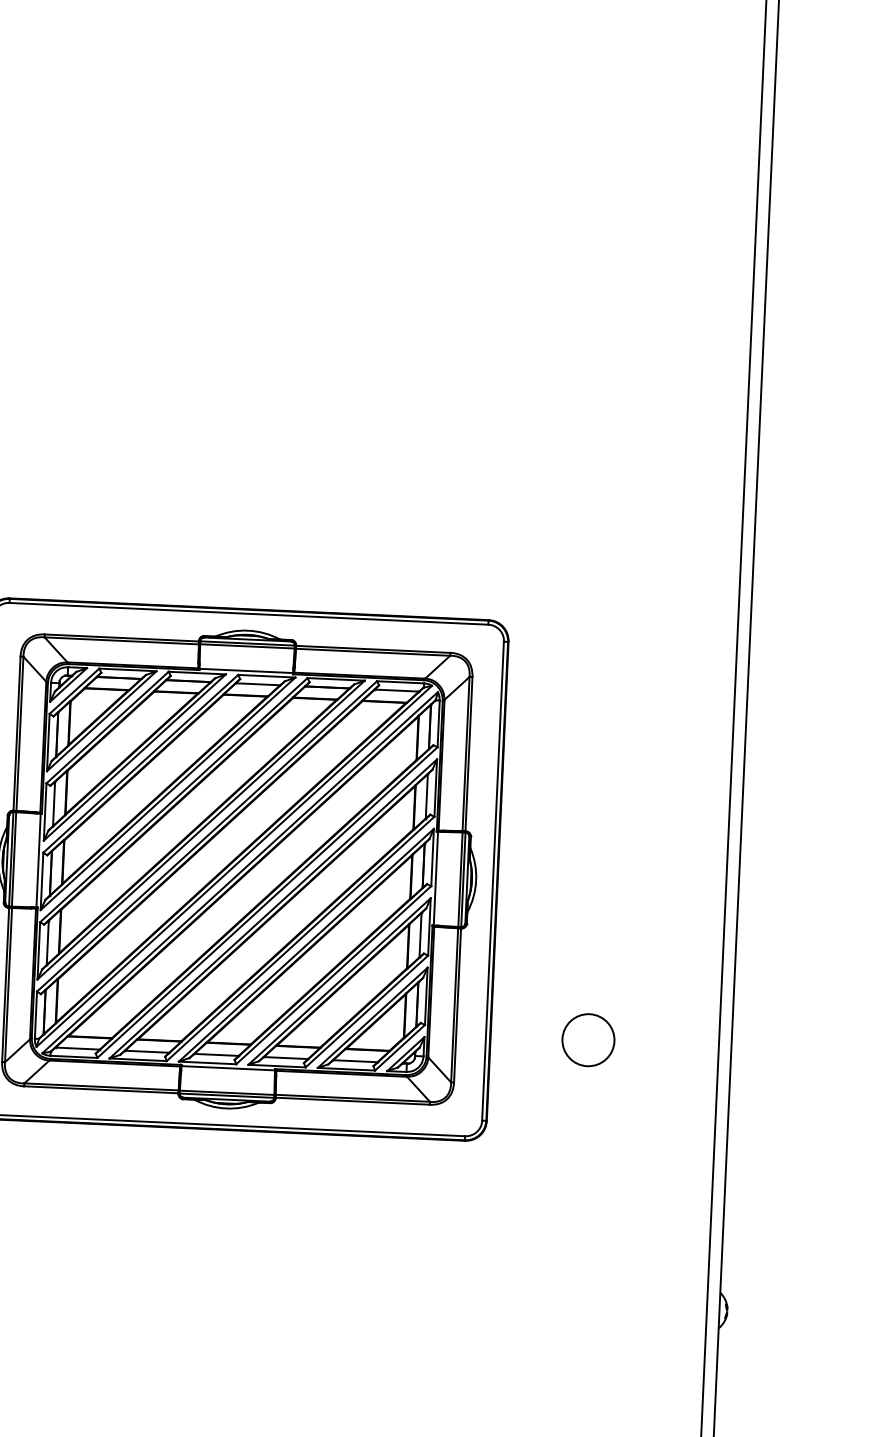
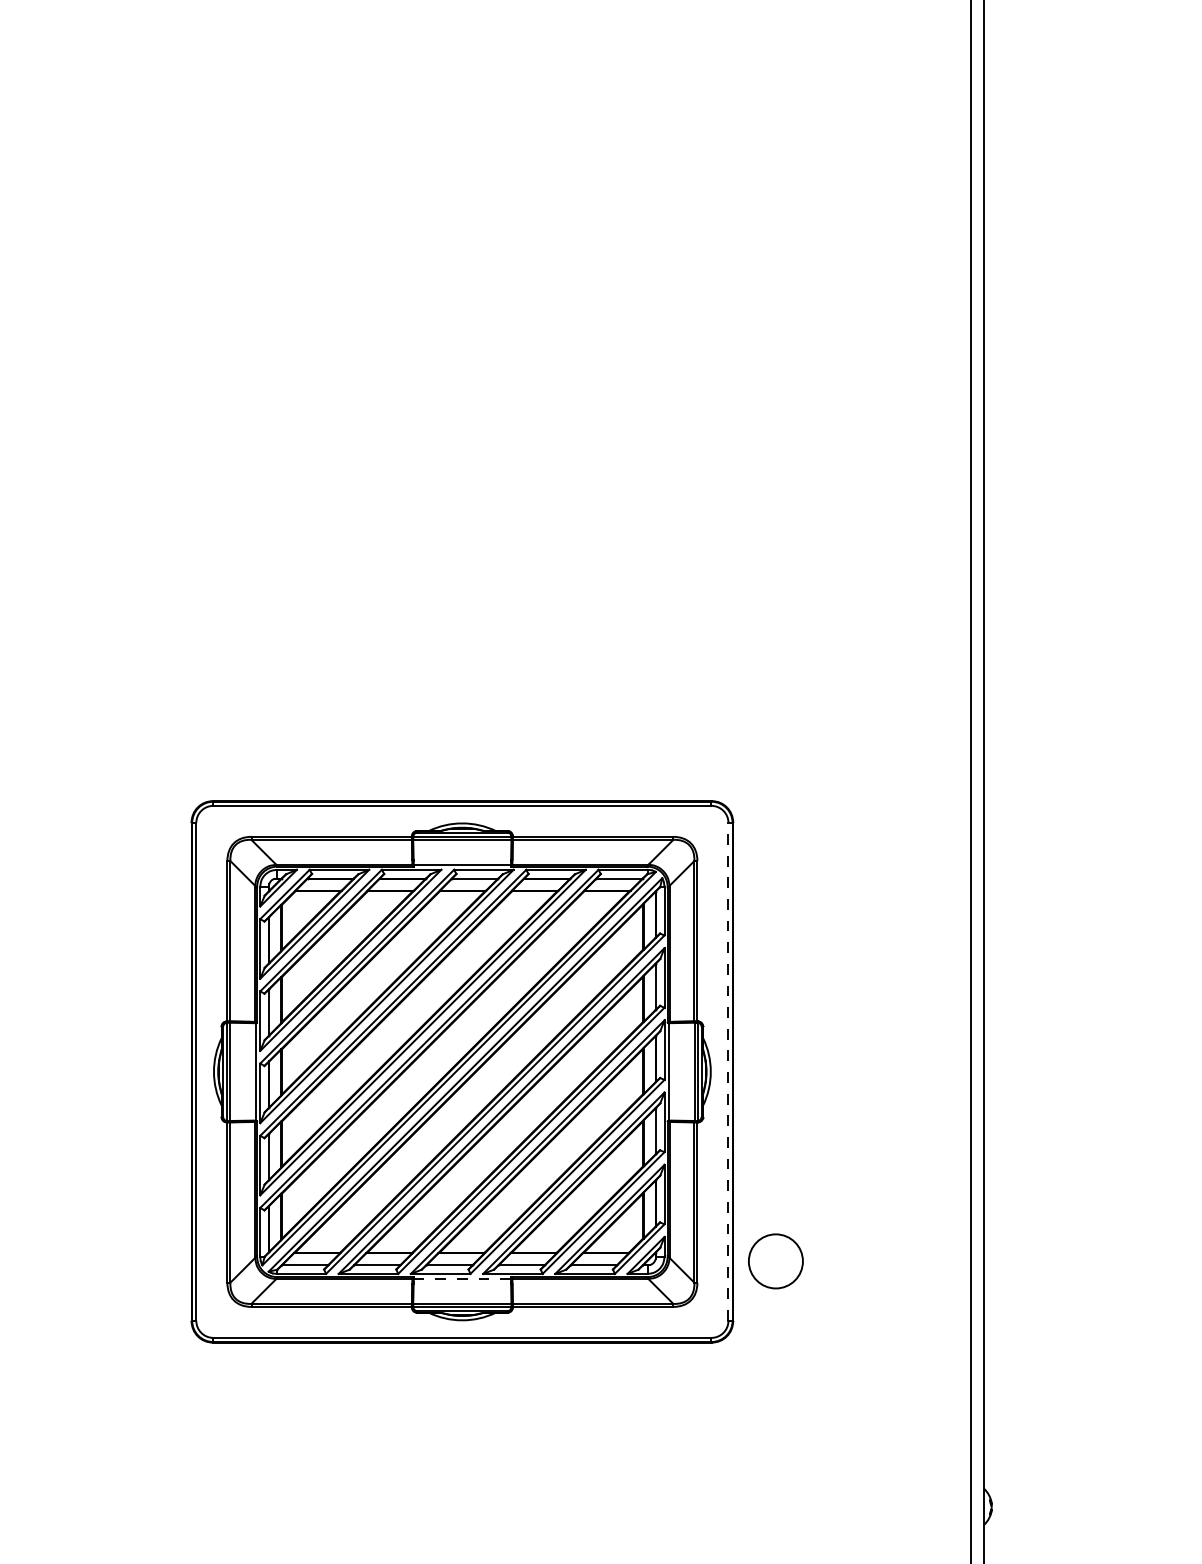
line: (493, 880) -> (728, 1071), solid -> dashed
circle: (588, 1040) -> (775, 1261), moved
line: (228, 1068) -> (462, 1278), solid -> dashed

